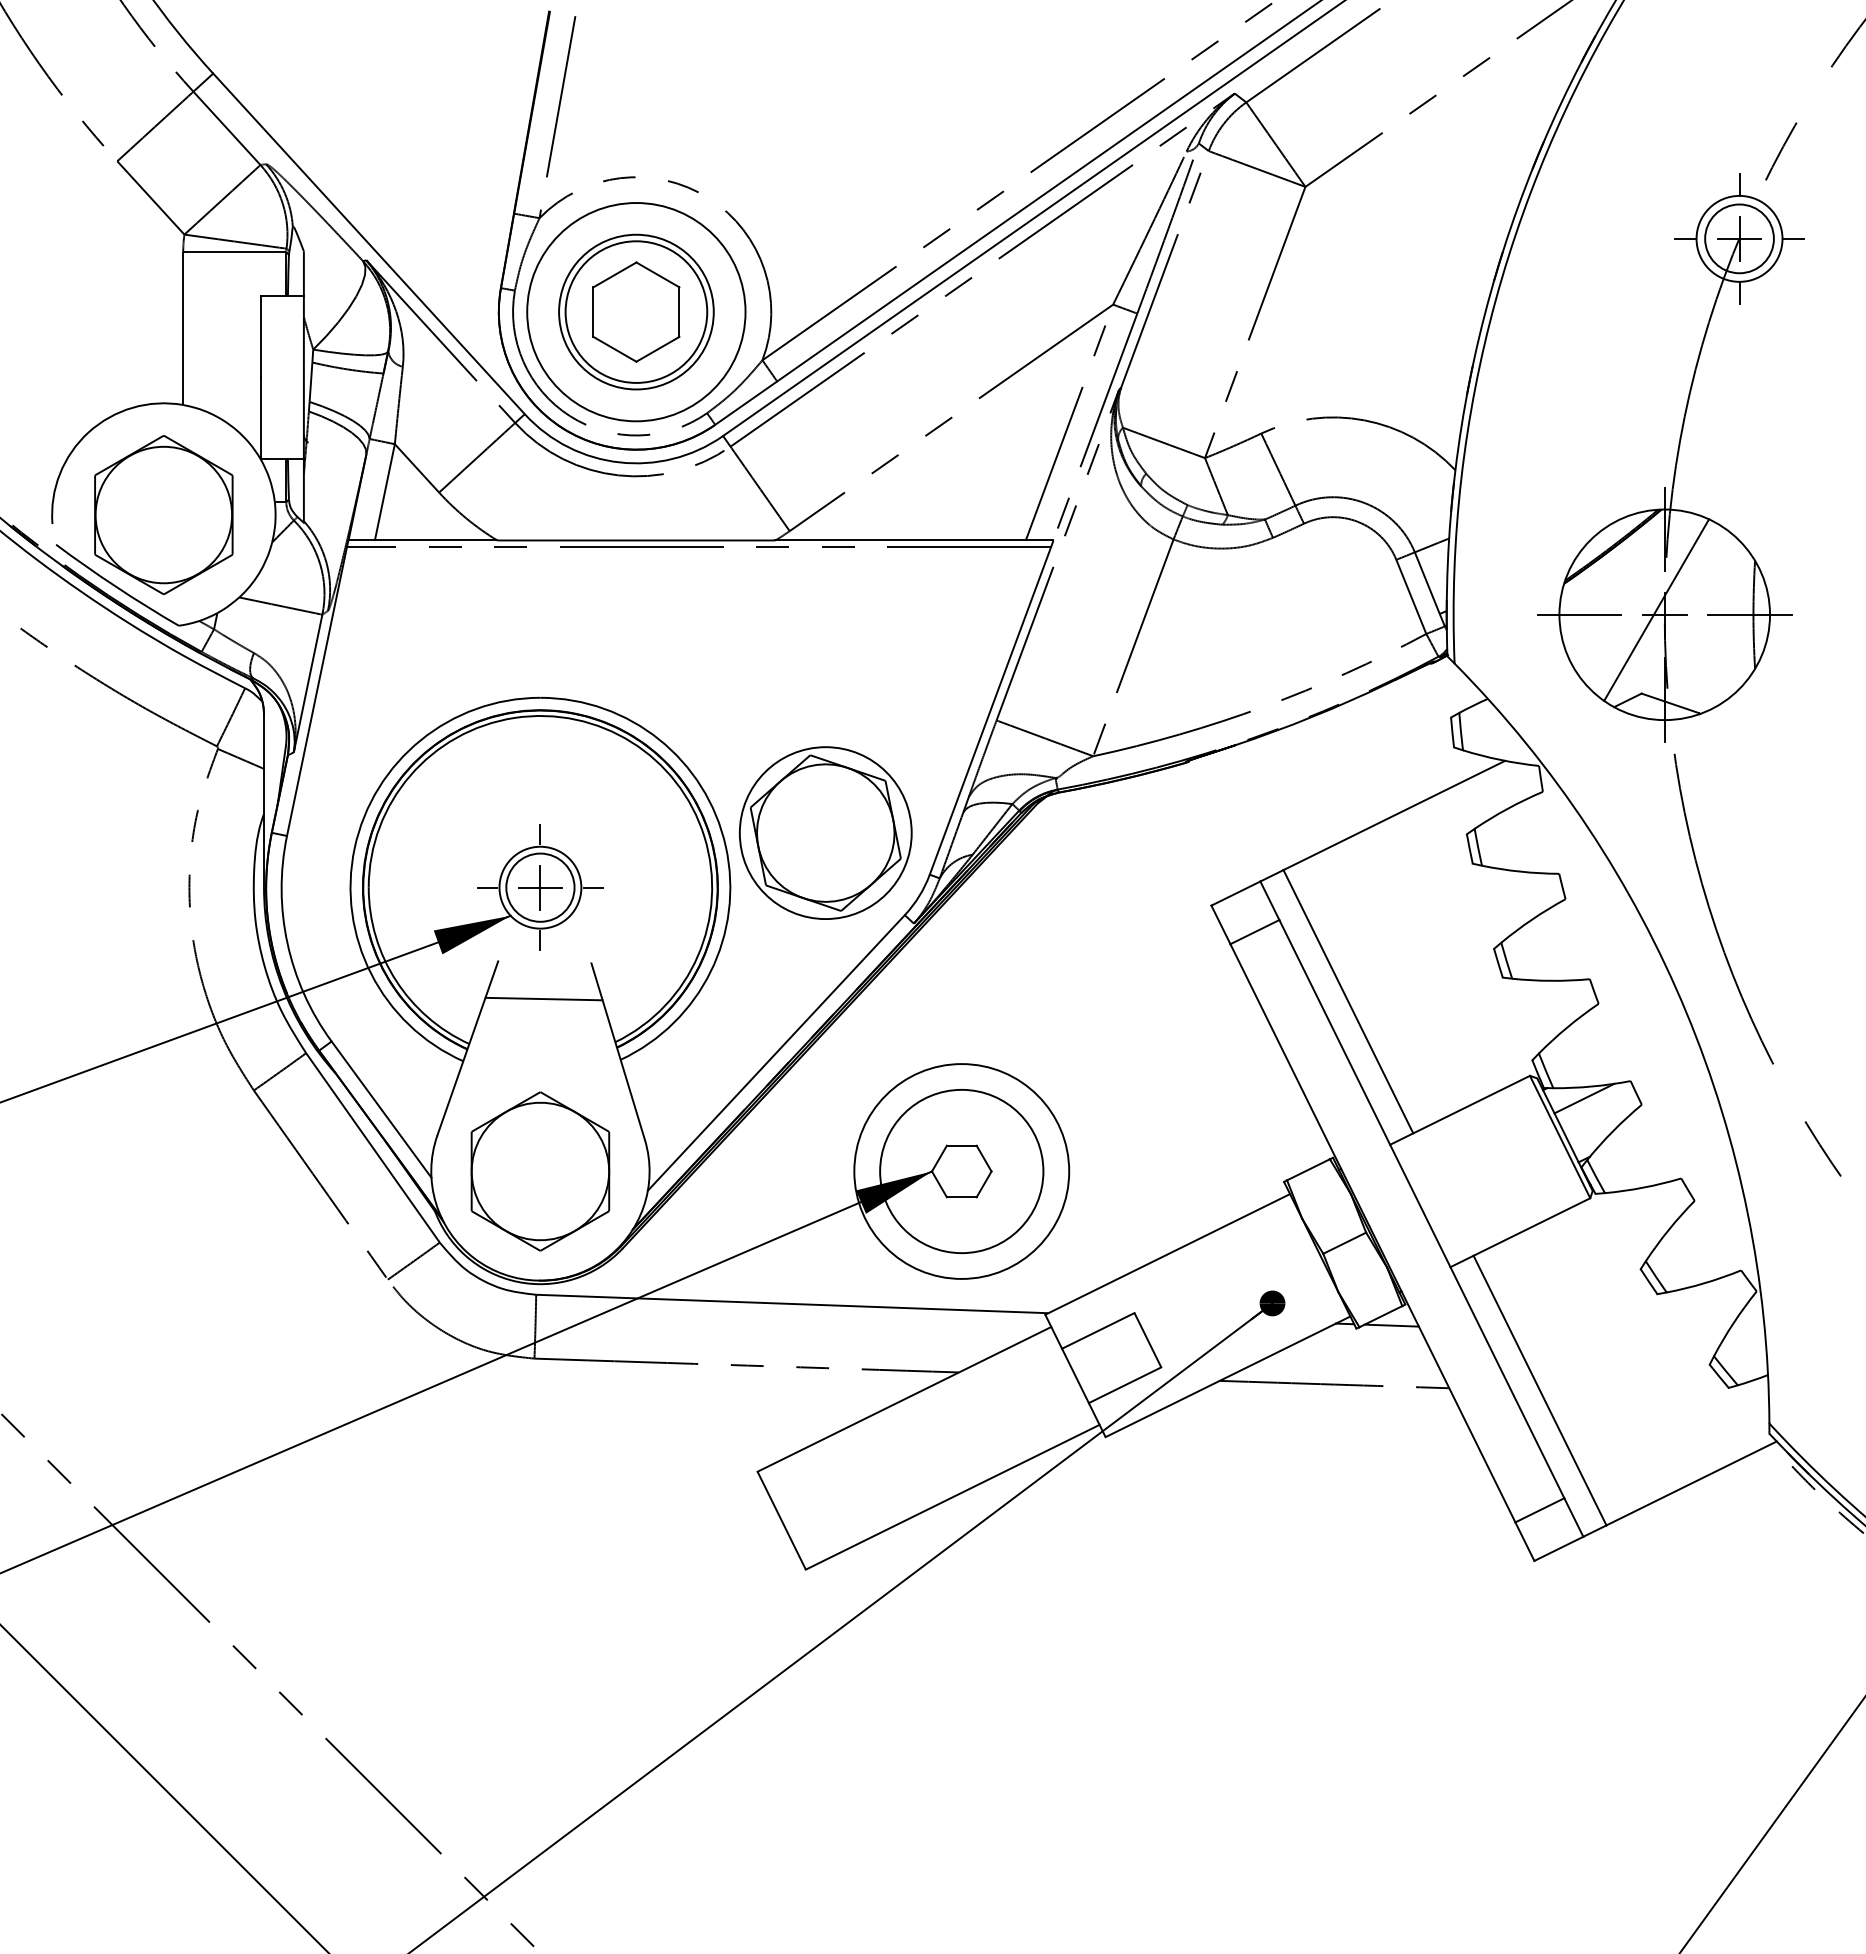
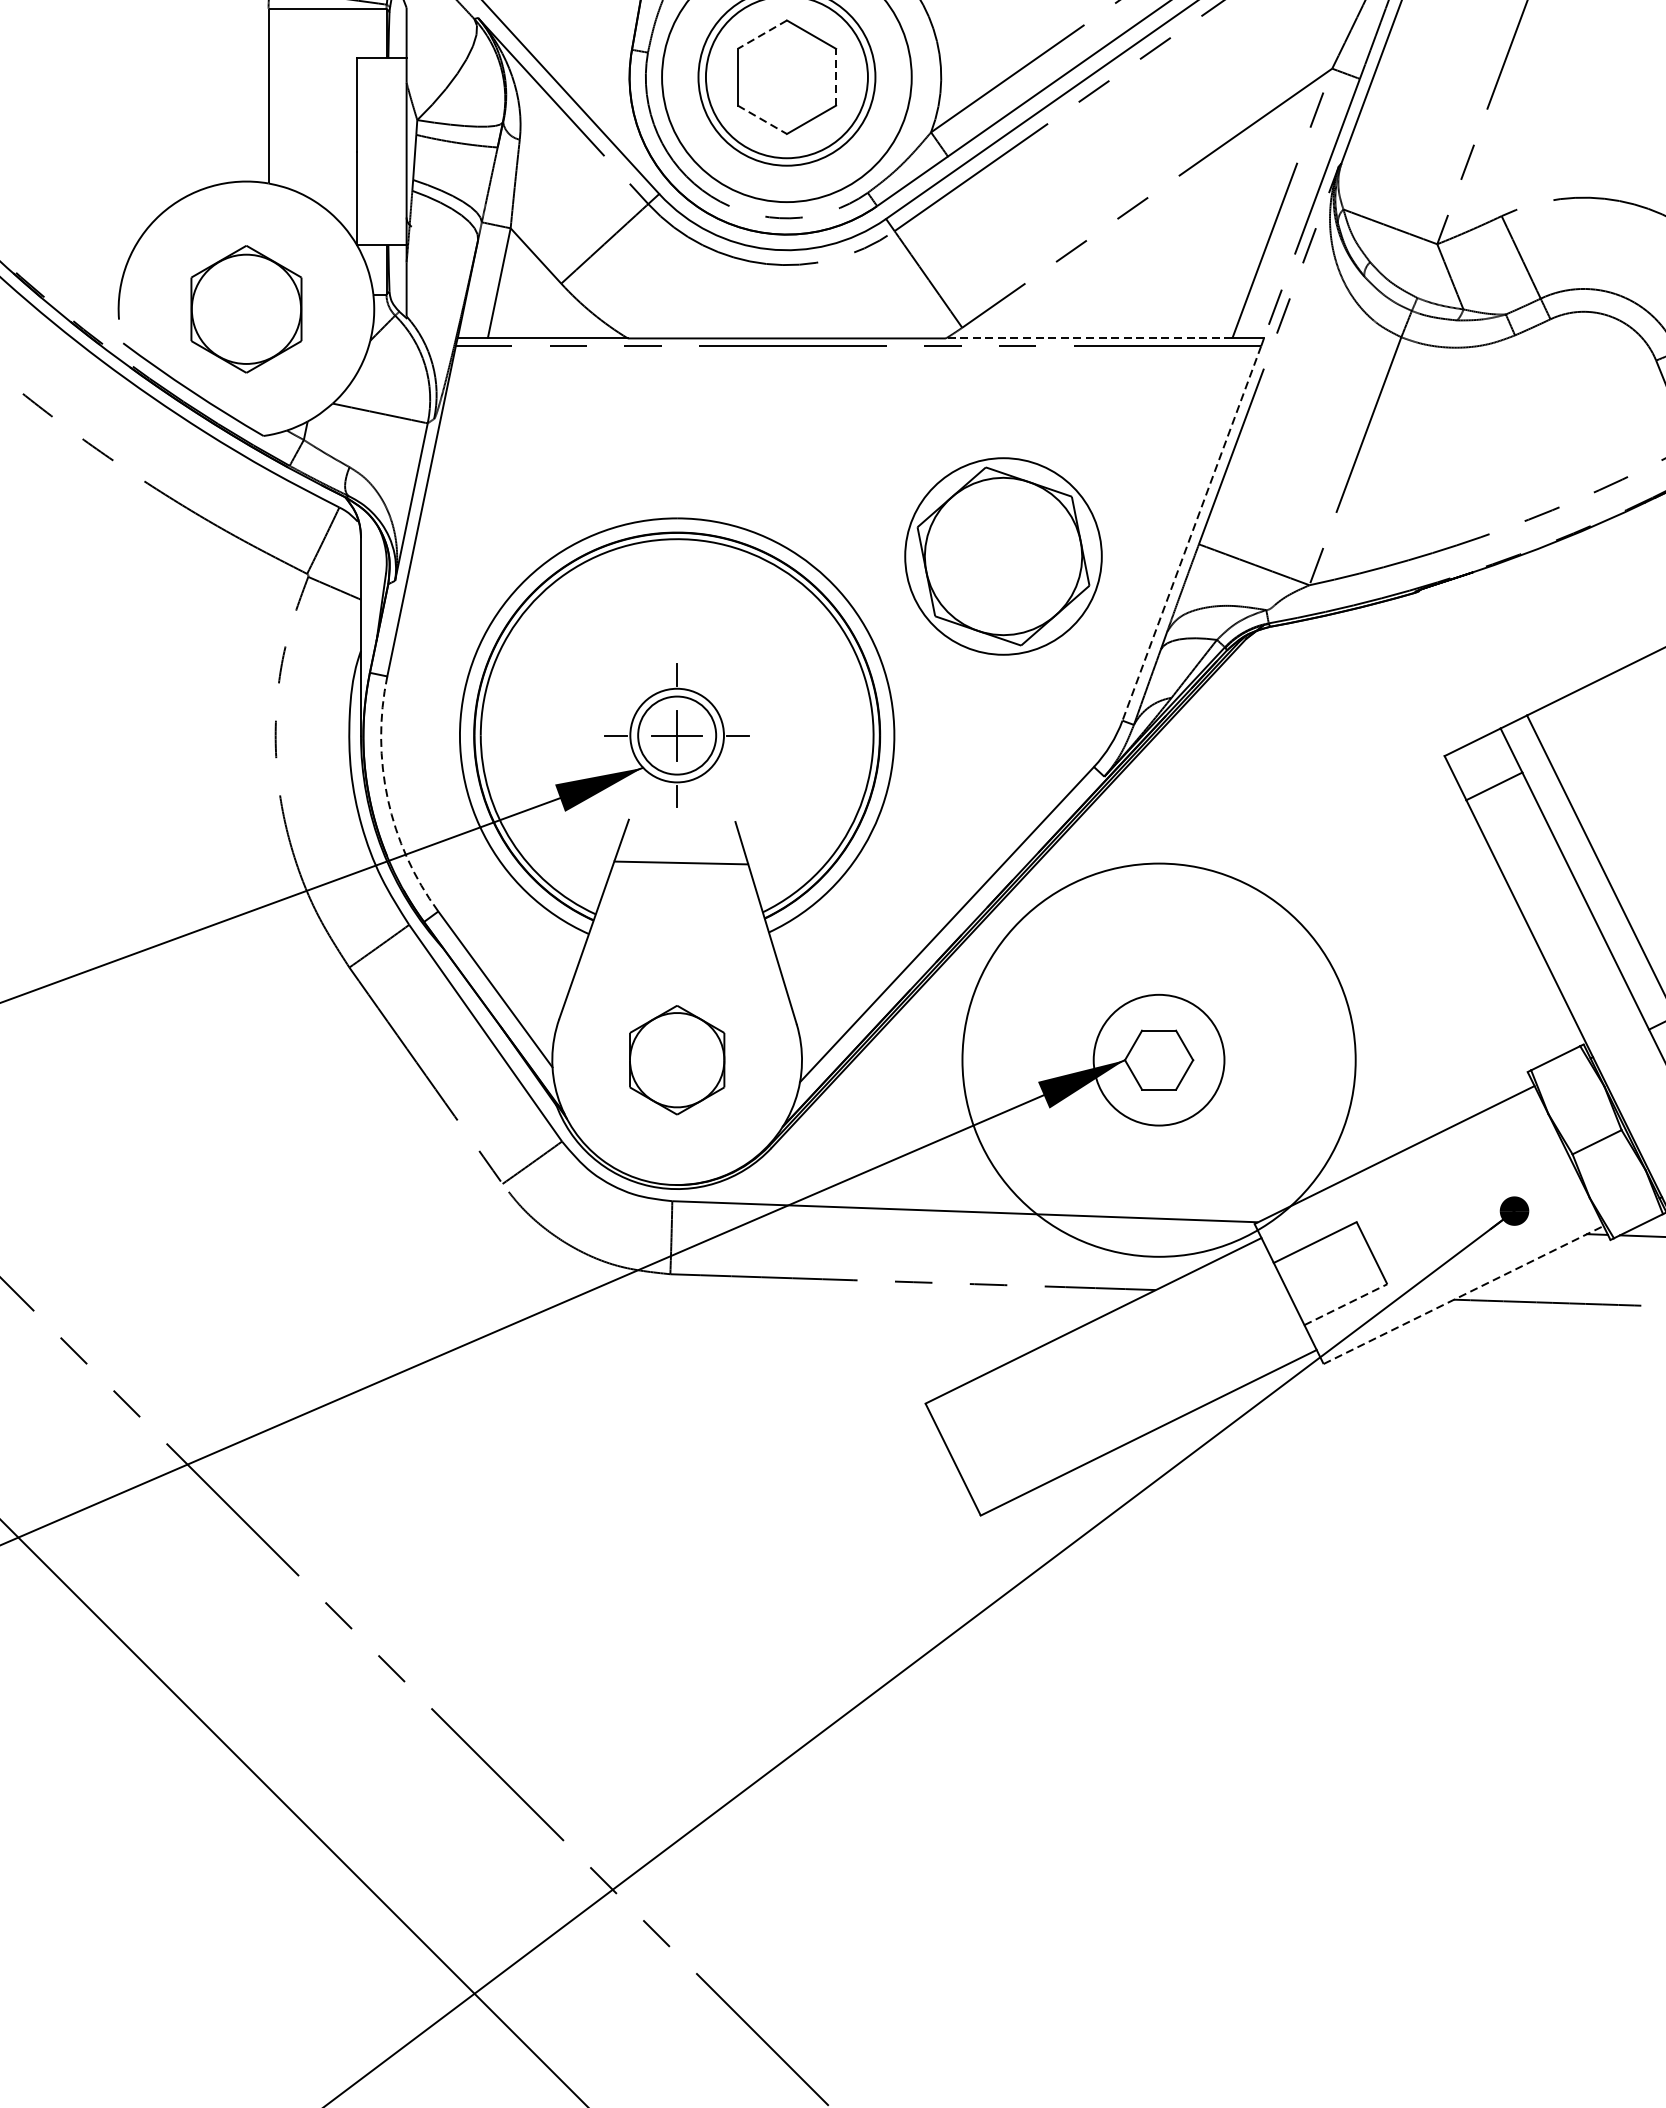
line: (614, 274) -> (761, 34), solid -> dashed
line: (679, 312) -> (836, 77), solid -> dashed
line: (614, 349) -> (761, 119), solid -> dashed
part: (163, 514) -> (246, 308), size x0.7
line: (900, 540) -> (1089, 338), solid -> dashed
line: (990, 711) -> (1191, 534), solid -> dashed
part: (825, 832) -> (1003, 555), moved
arc: (287, 943) -> (387, 799), solid -> dashed
part: (540, 1171) -> (677, 1060), size x0.6
circle: (961, 1171) -> (1158, 1060), size x0.7
circle: (961, 1171) -> (1158, 1060), size x1.6
line: (1228, 1376) -> (1464, 1294), solid -> dashed
line: (1125, 1385) -> (1346, 1304), solid -> dashed

